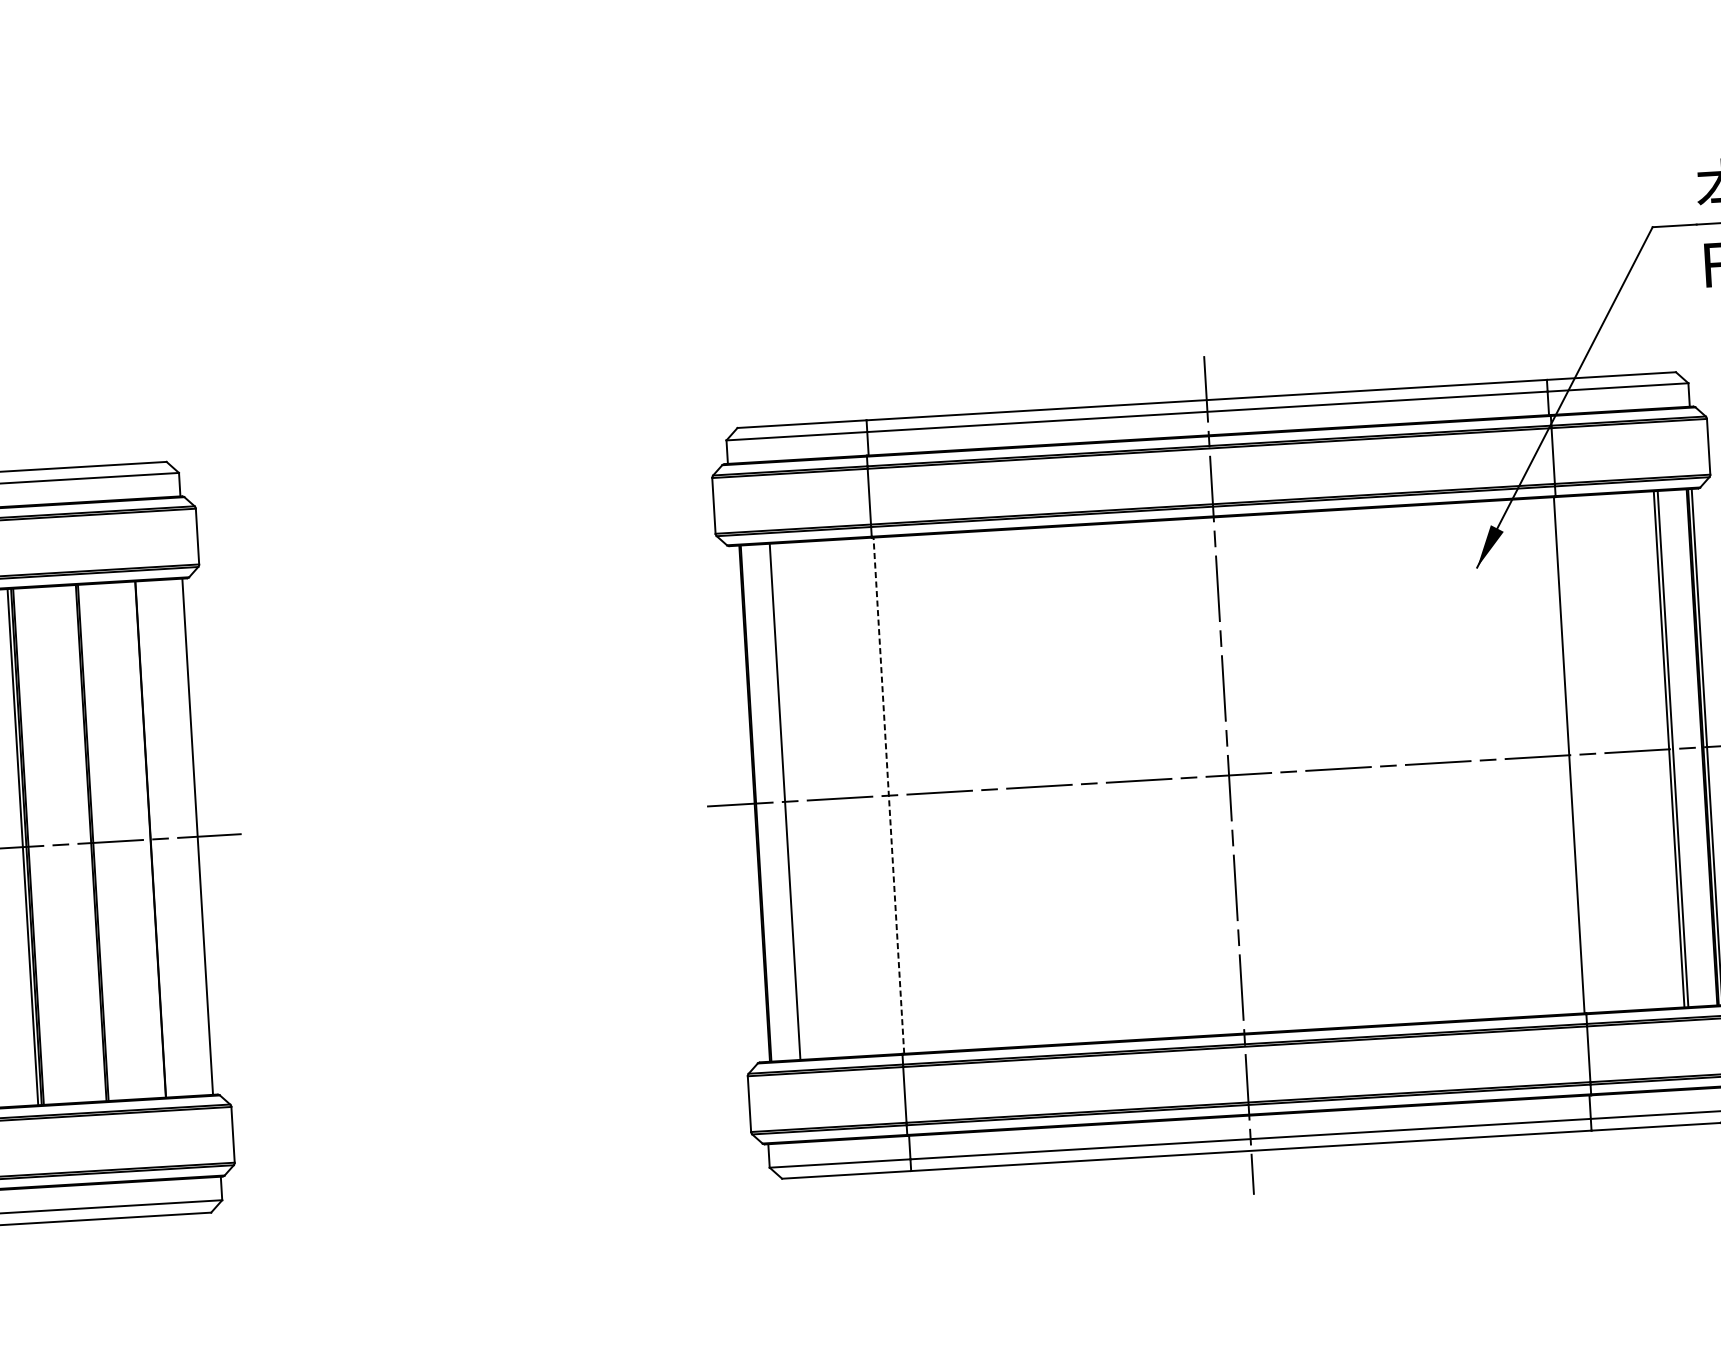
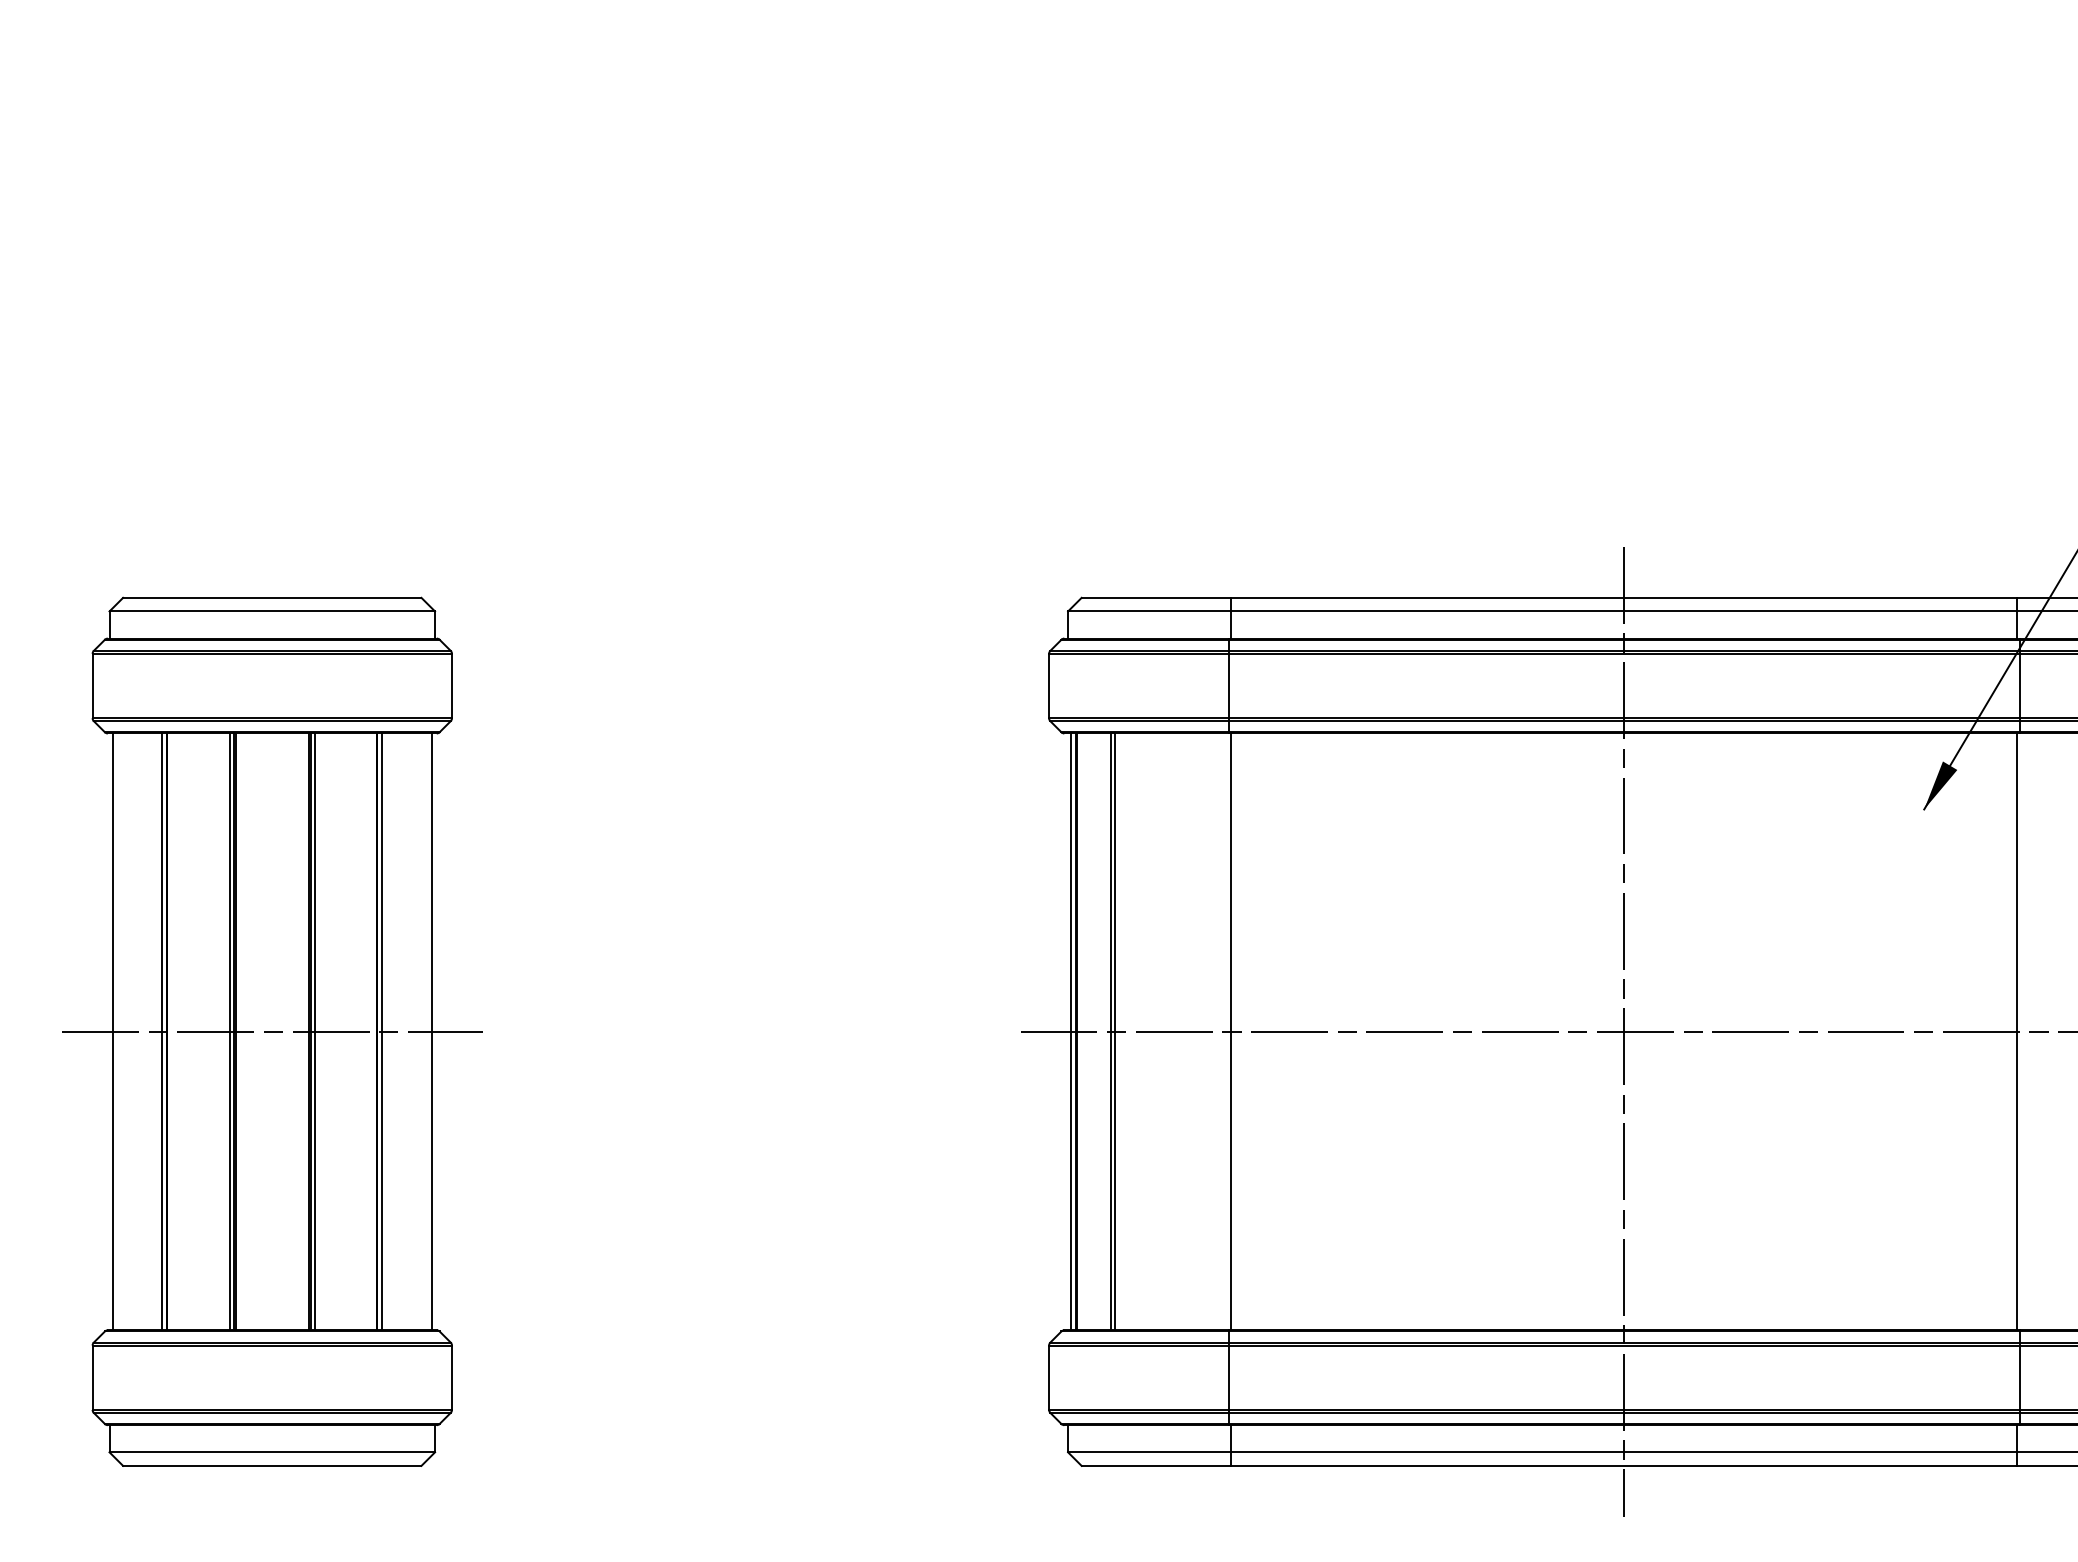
line: (888, 795) -> (1230, 1031), dashed -> solid
line: (789, 801) -> (1115, 1031), added
line: (751, 803) -> (1071, 1031), added
line: (155, 838) -> (382, 1031), added
line: (97, 842) -> (315, 1031), added

